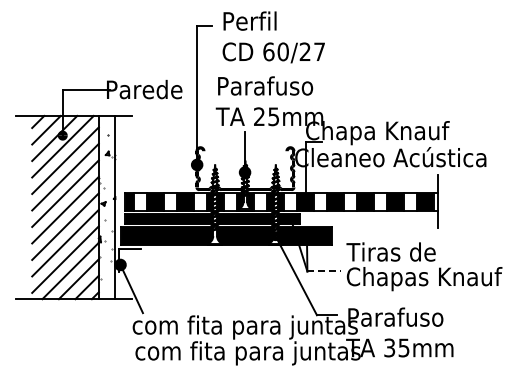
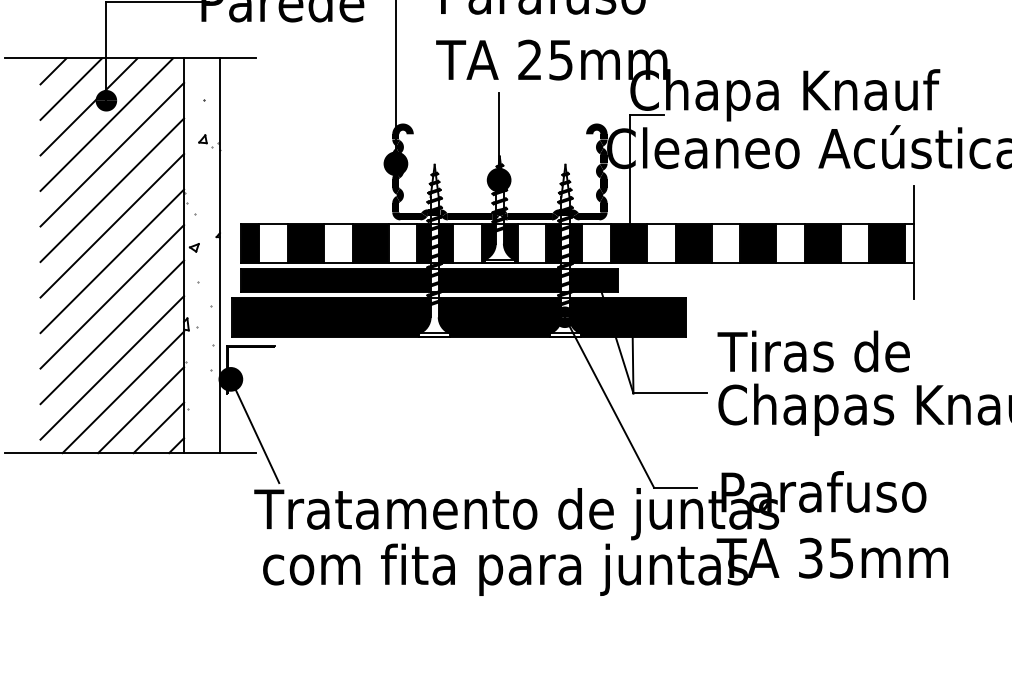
line: (324, 271) -> (670, 393), dashed -> solid
text: (252, 327) -> (515, 514), com fita para juntas -> Tratamento de juntas

